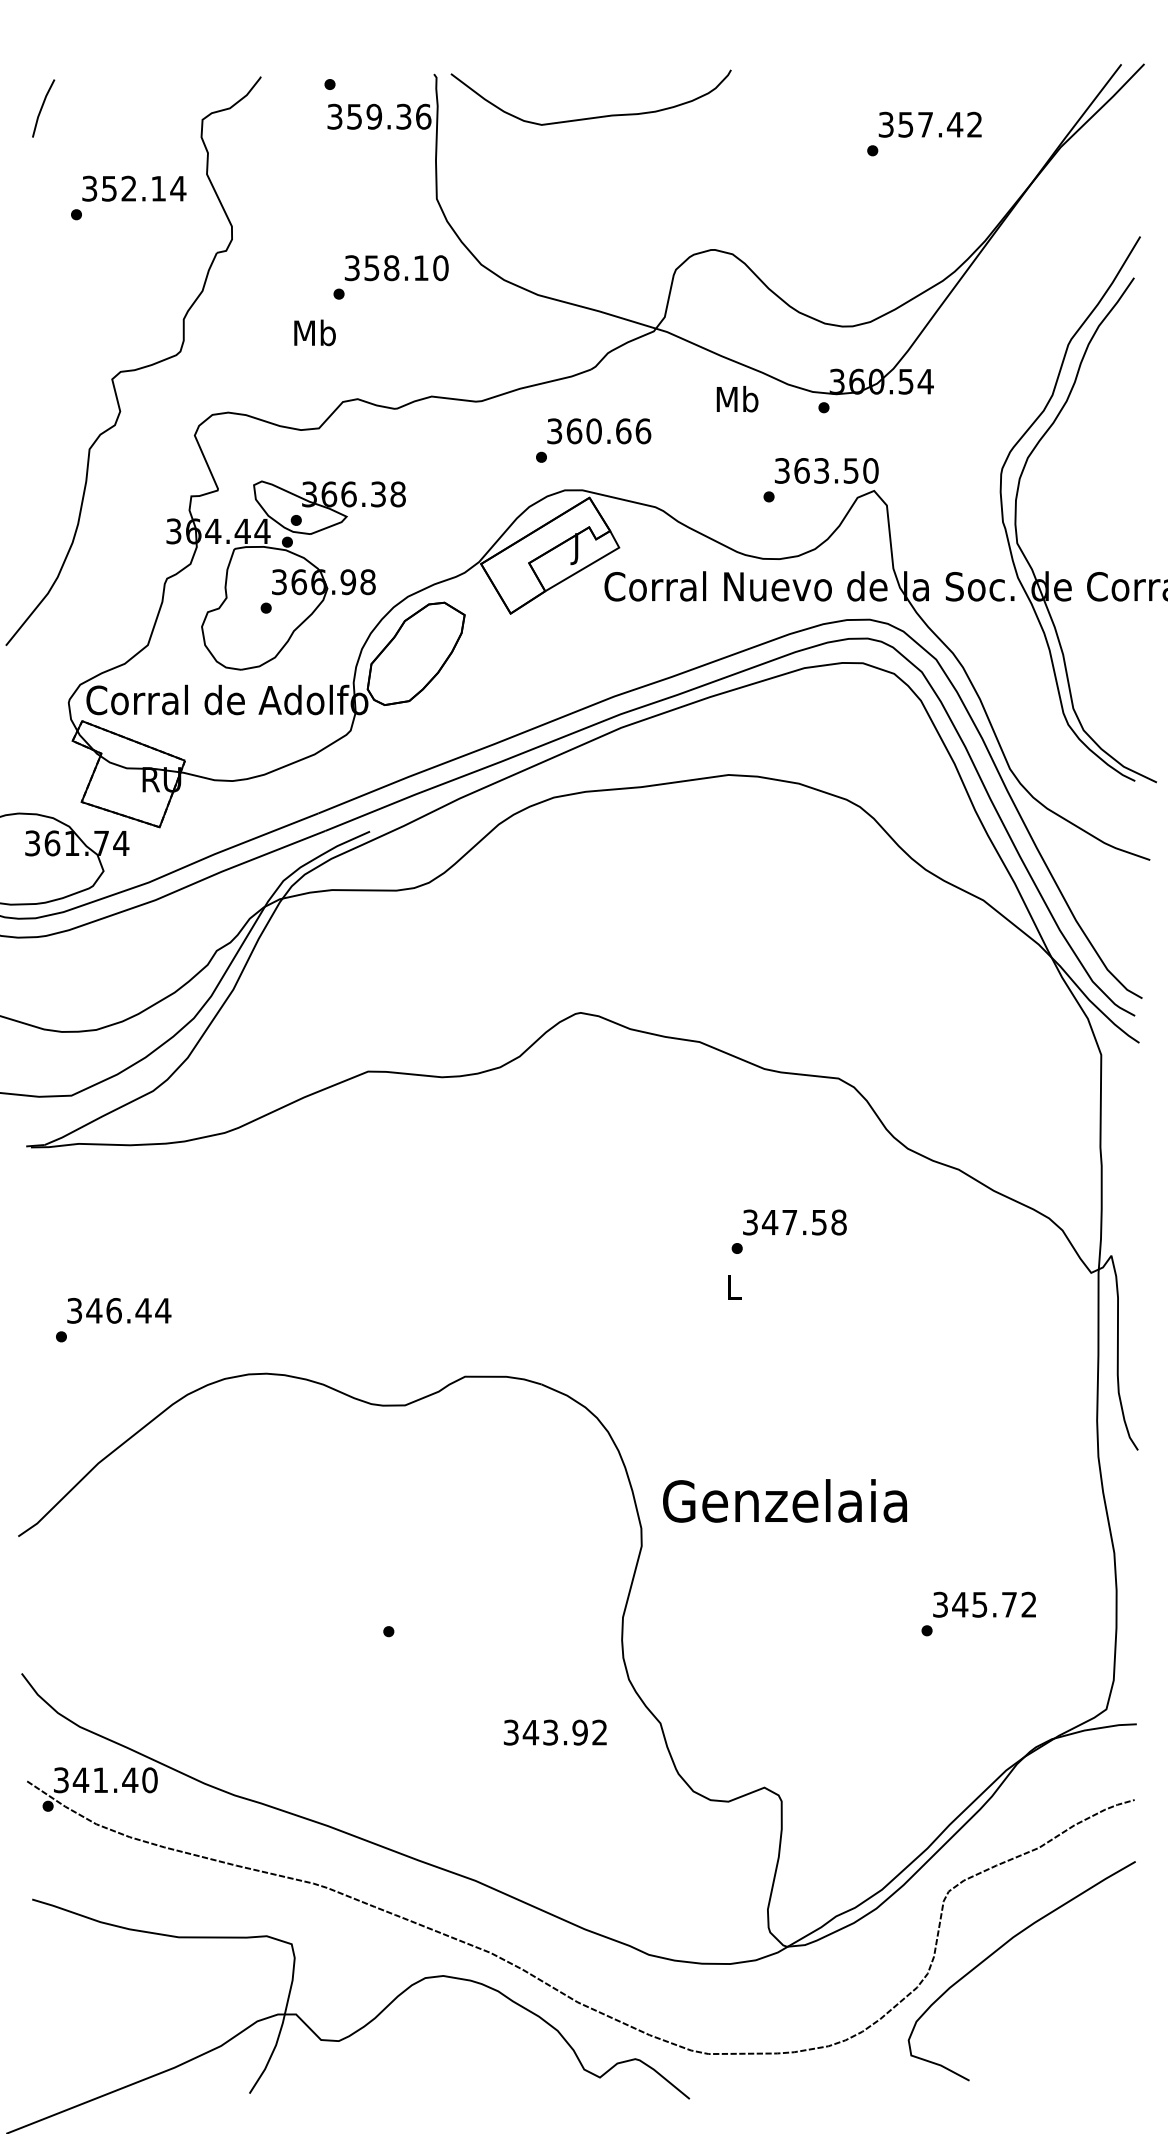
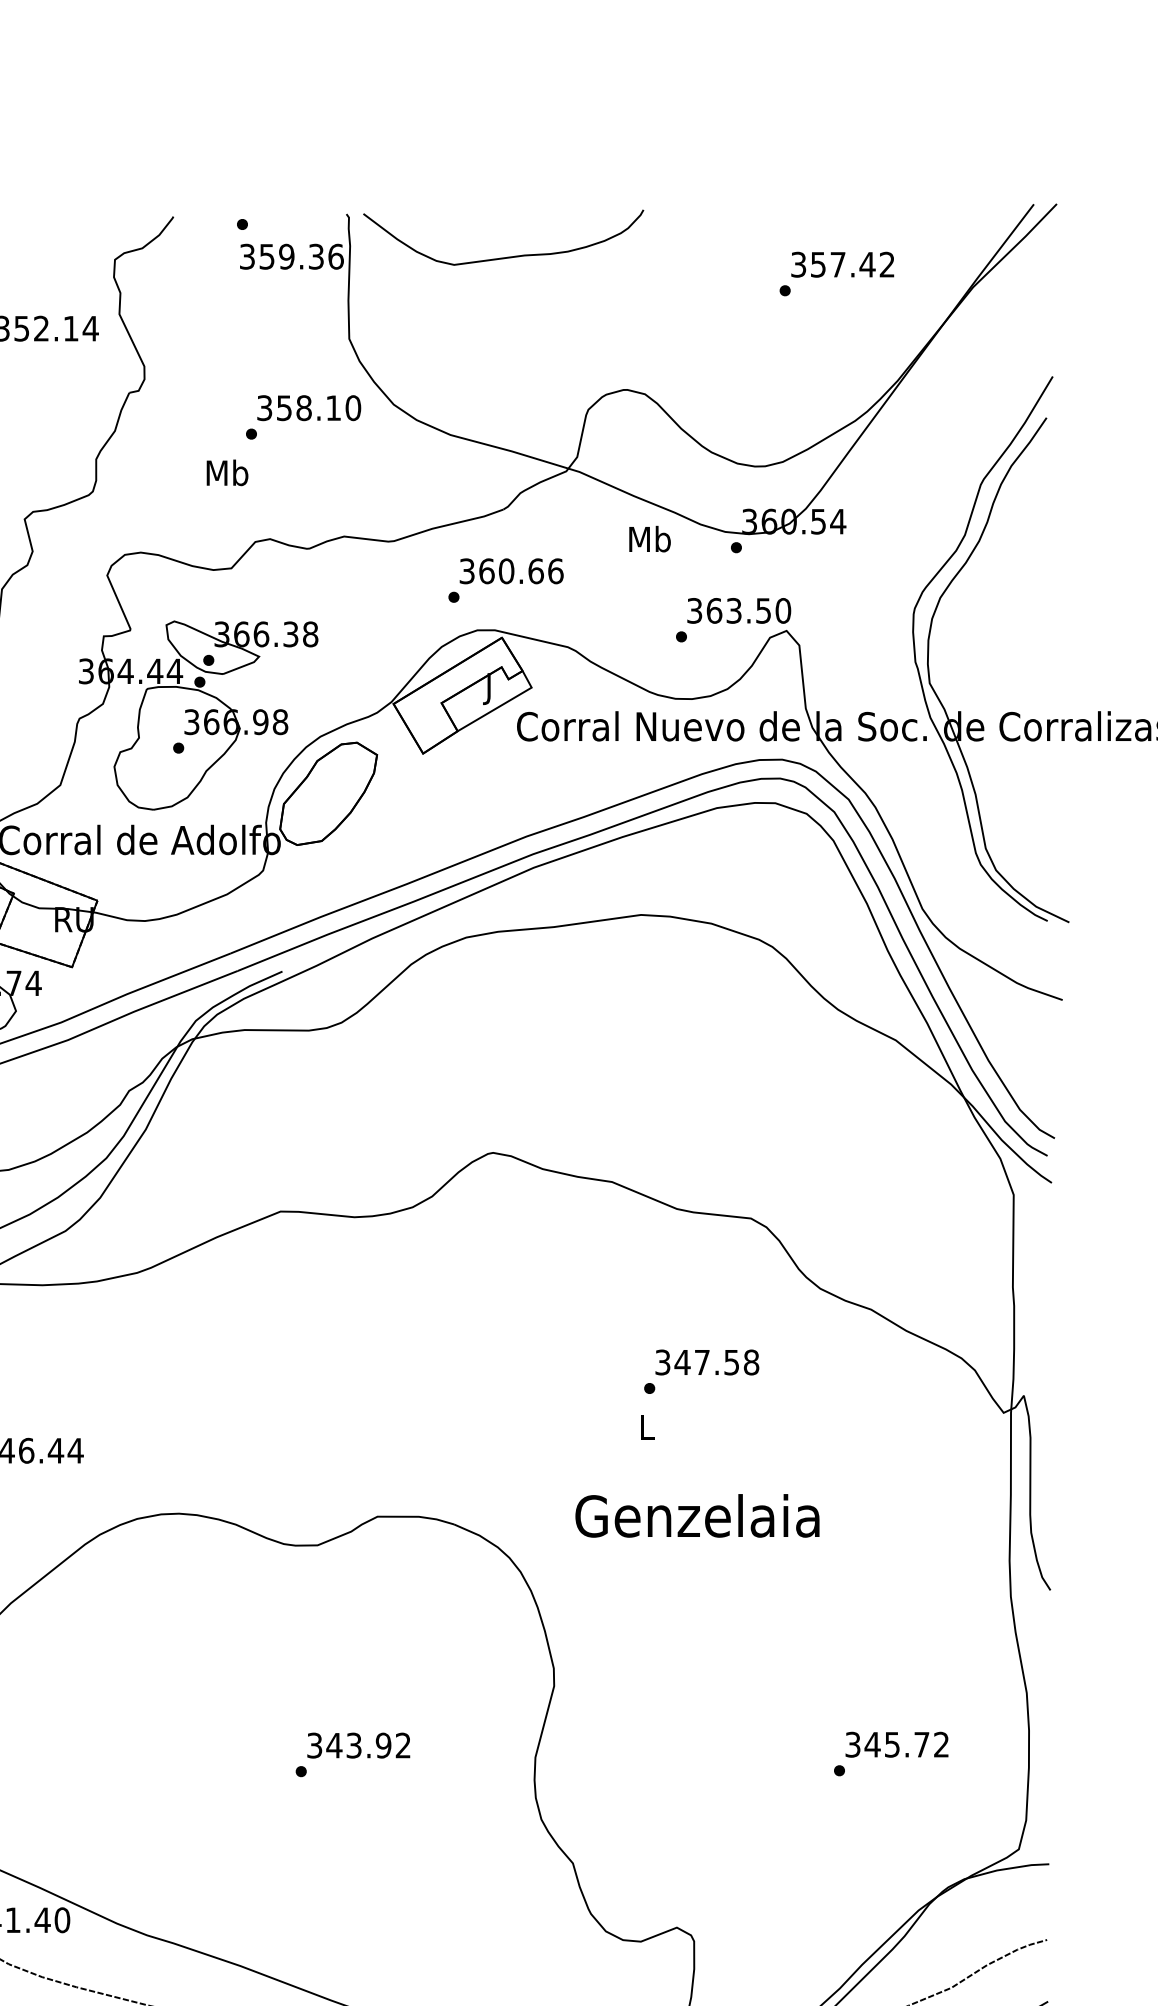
text: (784, 1500) -> (696, 1515), moved
text: (554, 1732) -> (357, 1745), moved

